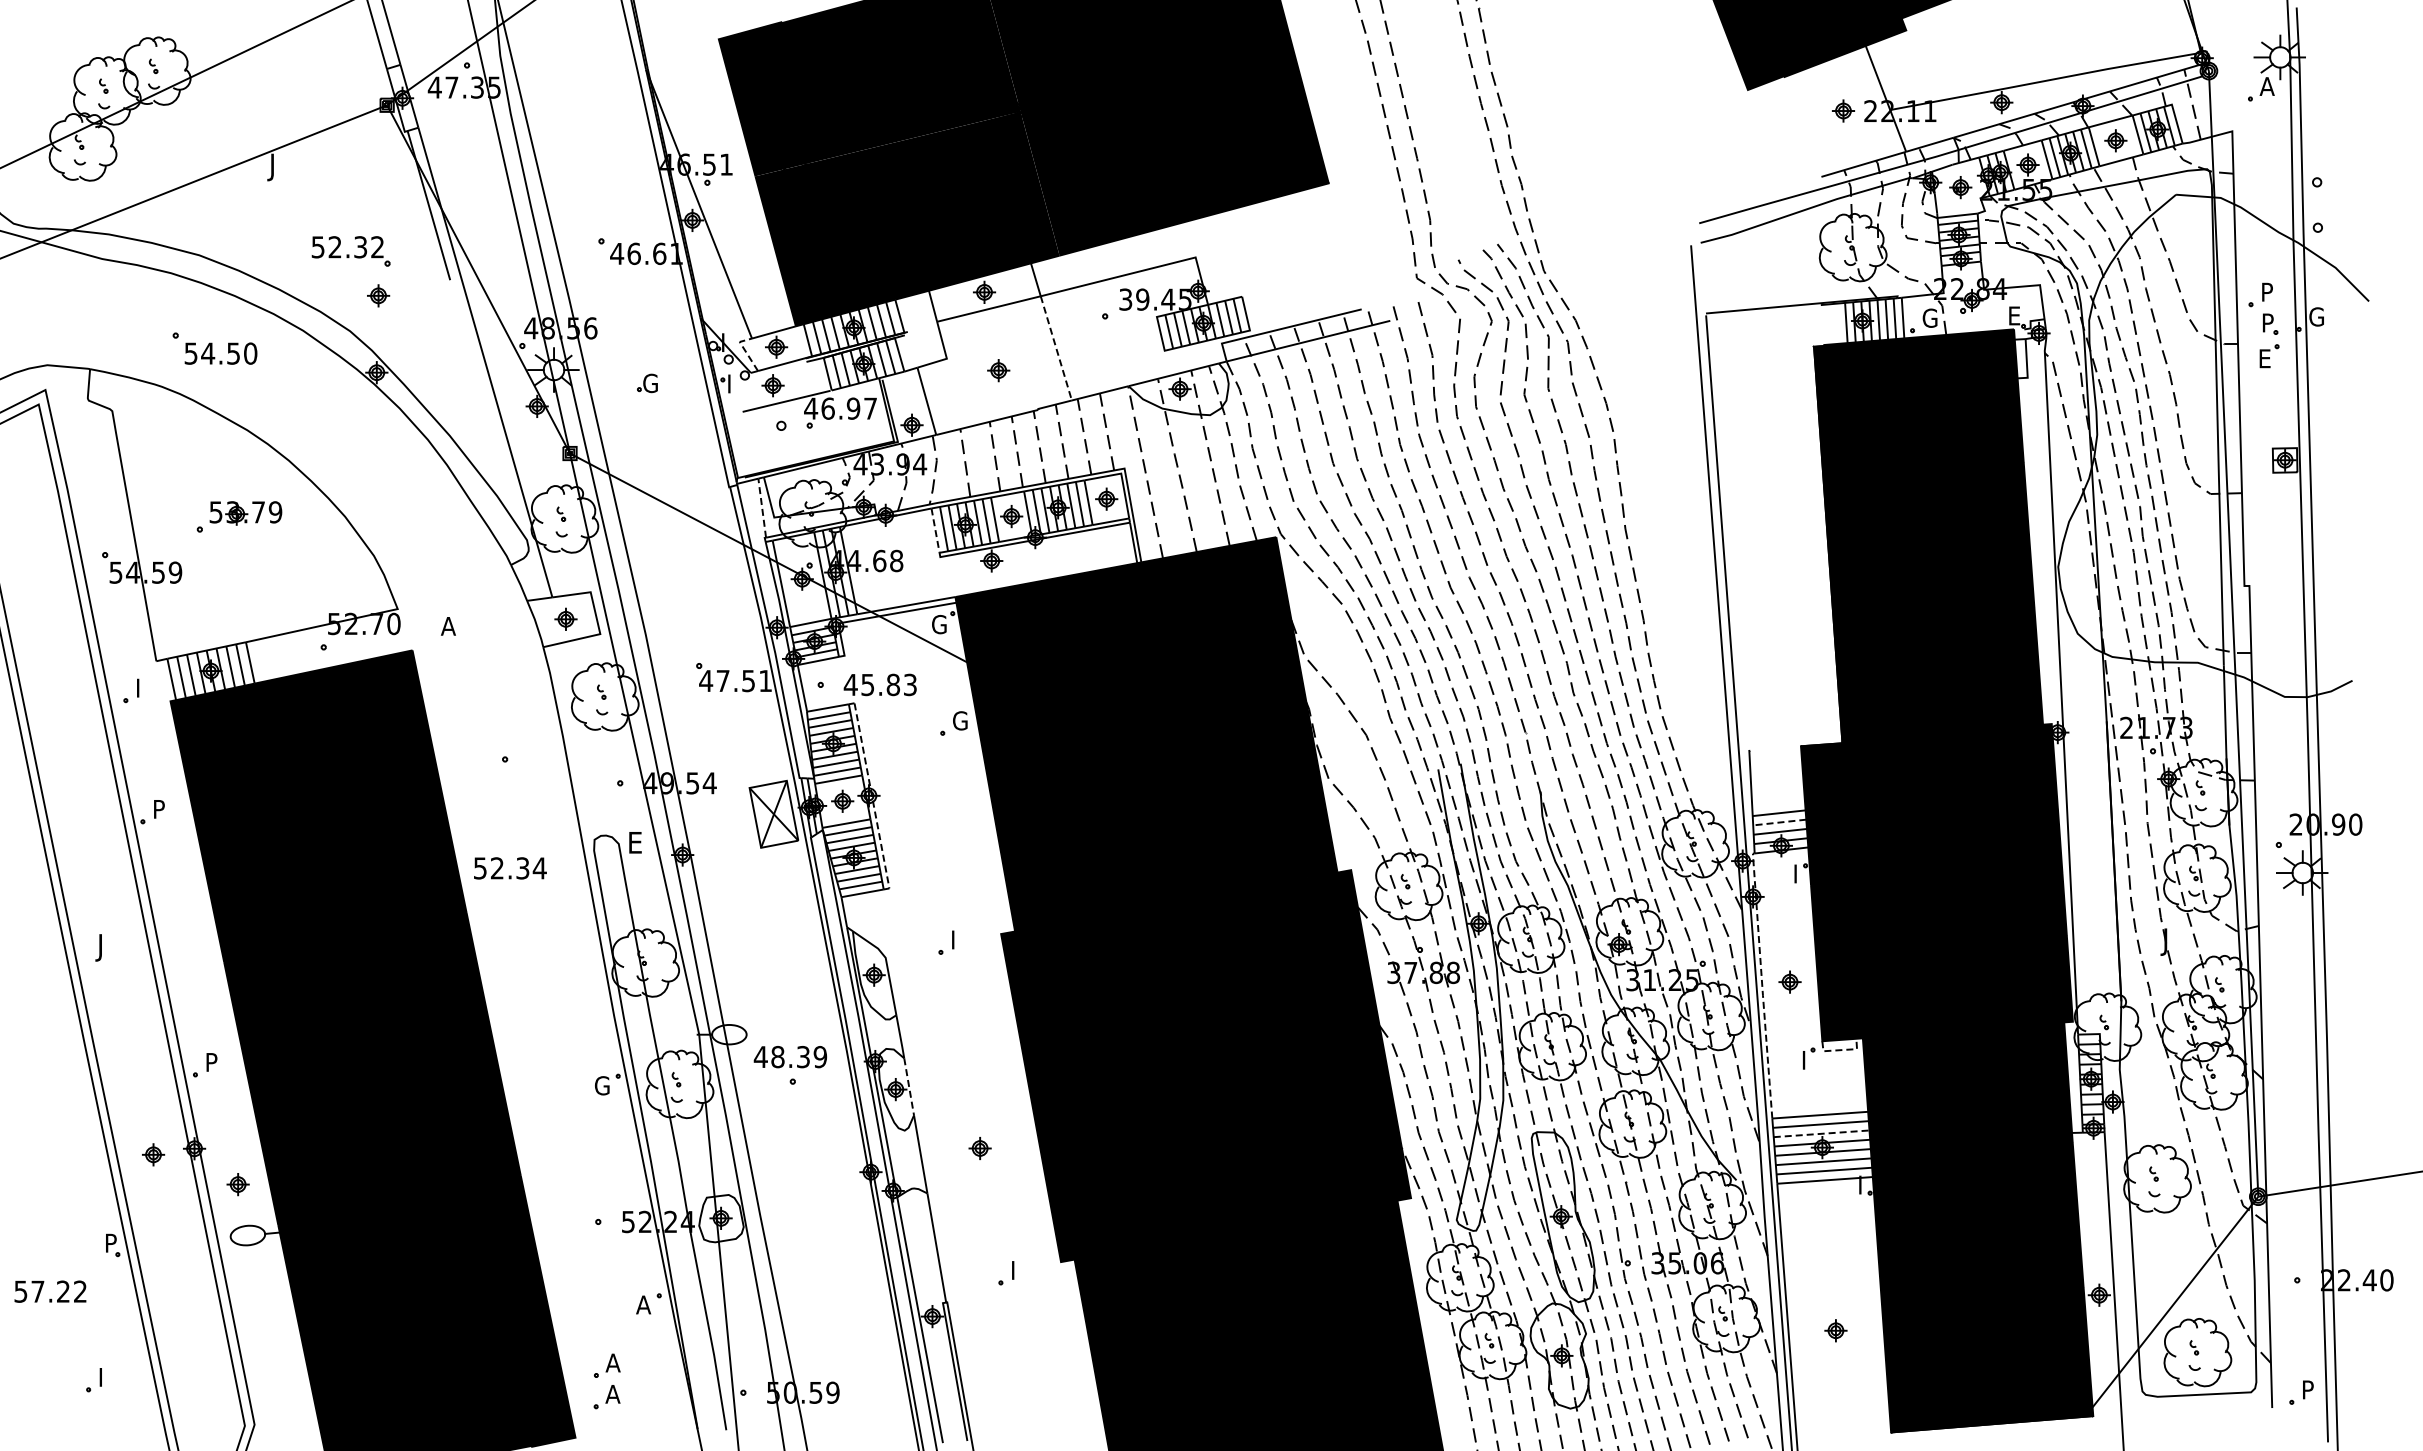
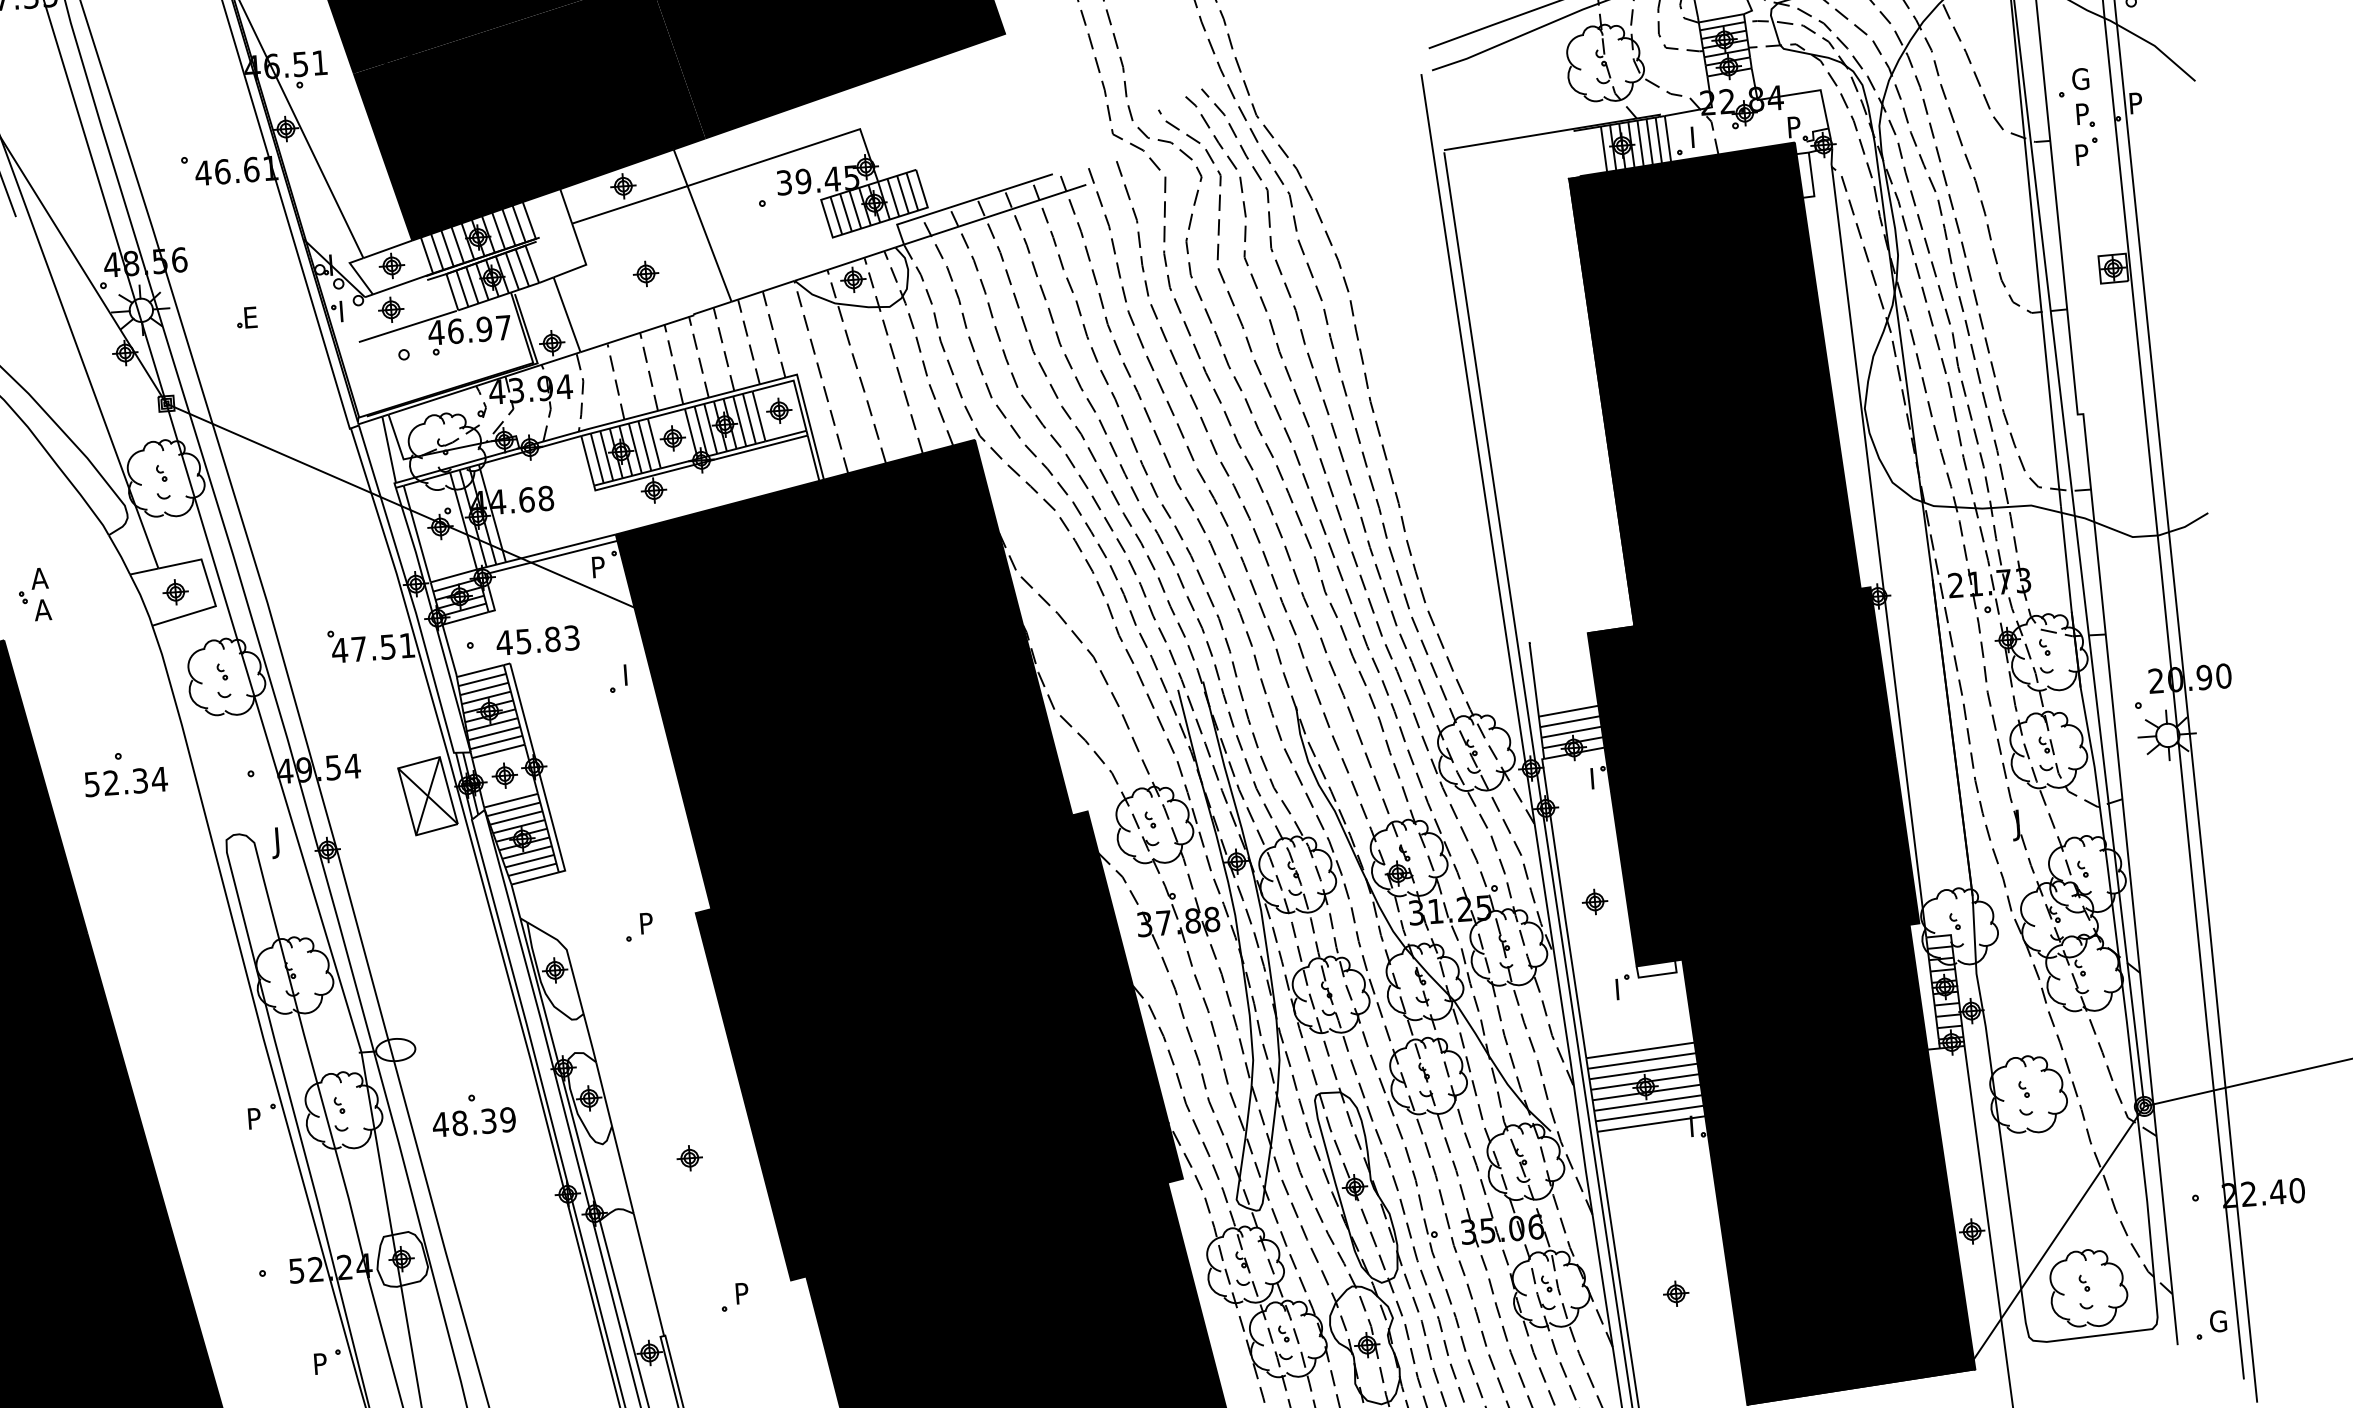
text: (2268, 291) -> (2080, 78), P -> G
text: (2015, 315) -> (1795, 126), E -> P
text: (2316, 316) -> (2137, 102), G -> P
text: (1929, 317) -> (1697, 136), G -> I
line: (1056, 348) -> (709, 244), dashed -> solid
line: (744, 350) -> (355, 272), dashed -> solid
text: (2266, 358) -> (2083, 154), E -> P
text: (650, 383) -> (251, 317), G -> E
line: (762, 508) -> (389, 450), dashed -> solid
line: (935, 530) -> (587, 460), dashed -> solid
part: (441, 604) -> (33, 585), added
text: (939, 624) -> (600, 566), G -> P
text: (960, 720) -> (631, 674), G -> I
line: (872, 799) -> (538, 771), dashed -> solid
line: (1779, 822) -> (1569, 721), dashed -> solid
text: (635, 845) -> (273, 843), E -> J
text: (510, 868) -> (126, 782), moved
text: (958, 935) -> (647, 918), I -> P
line: (1762, 984) -> (1563, 906), dashed -> solid
line: (1840, 1050) -> (1658, 975), dashed -> solid
text: (789, 1057) -> (473, 1122), moved
text: (602, 1085) -> (255, 1118), G -> P
line: (909, 1086) -> (604, 1093), dashed -> solid
line: (1821, 1133) -> (1643, 1071), dashed -> solid
text: (1018, 1266) -> (743, 1288), I -> P
text: (643, 1304) -> (320, 1363), A -> P
text: (2309, 1389) -> (2218, 1320), P -> G

